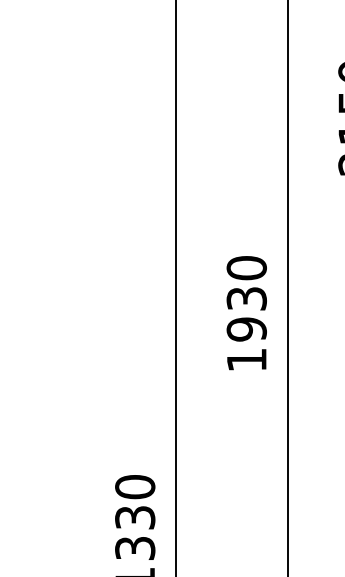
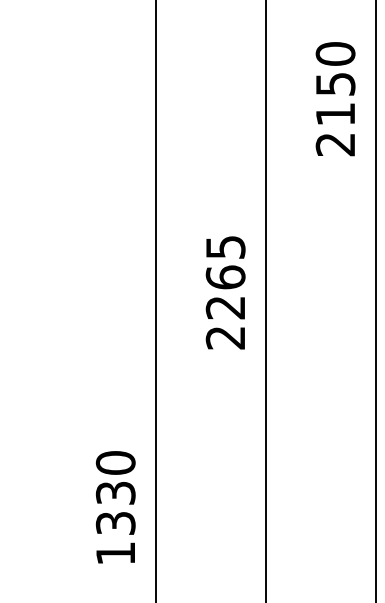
text: (246, 314) -> (225, 292), 1930 -> 2265

